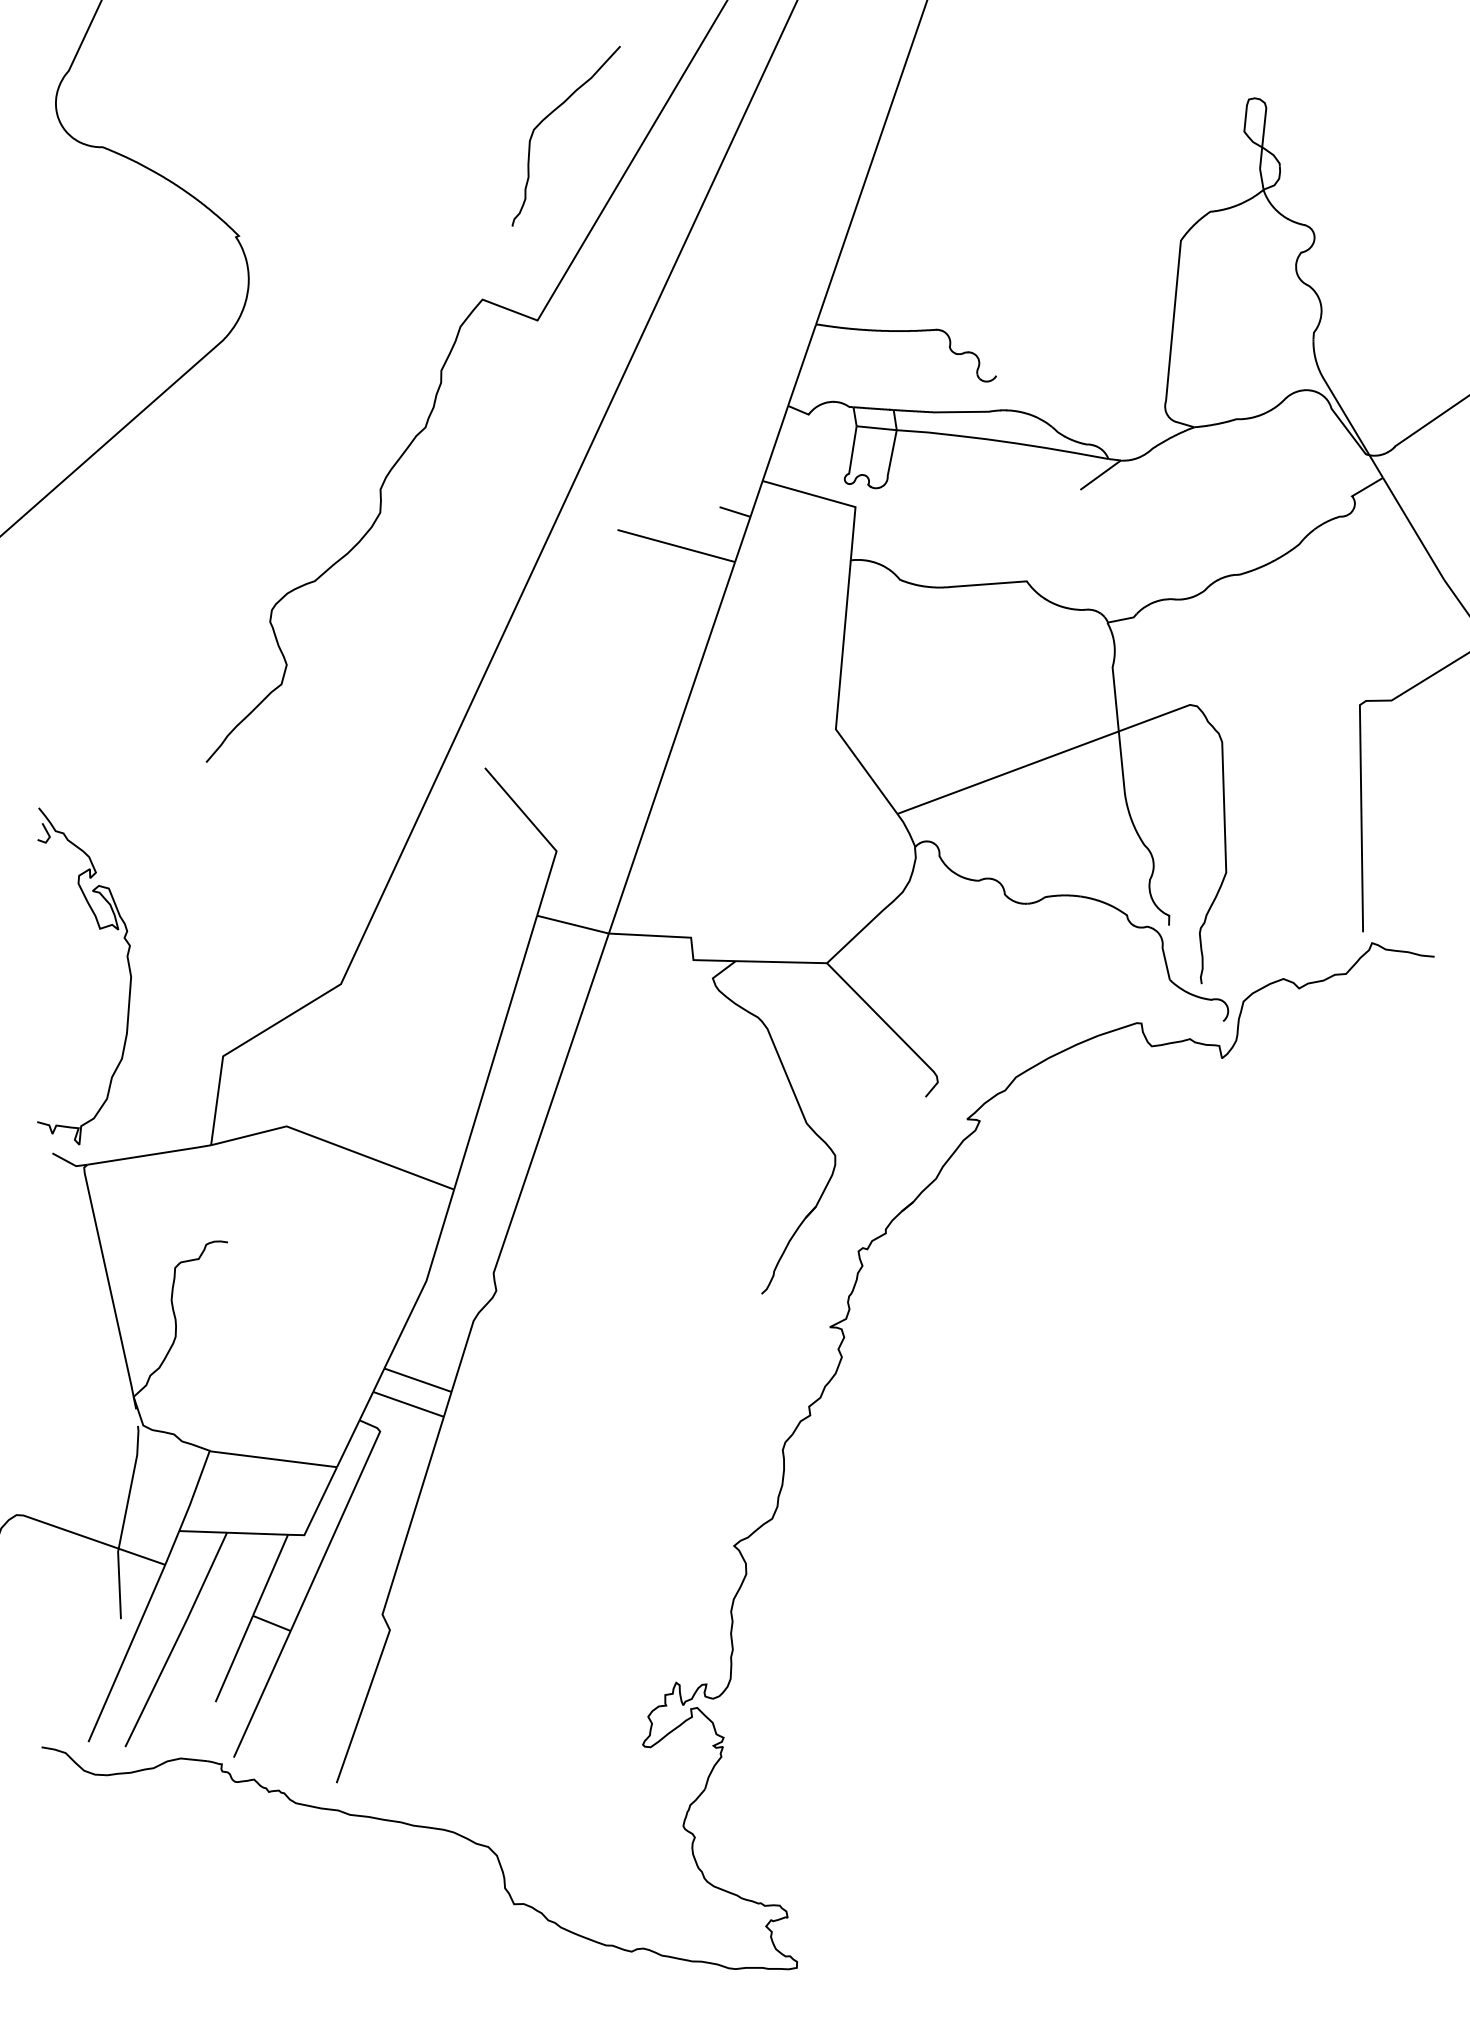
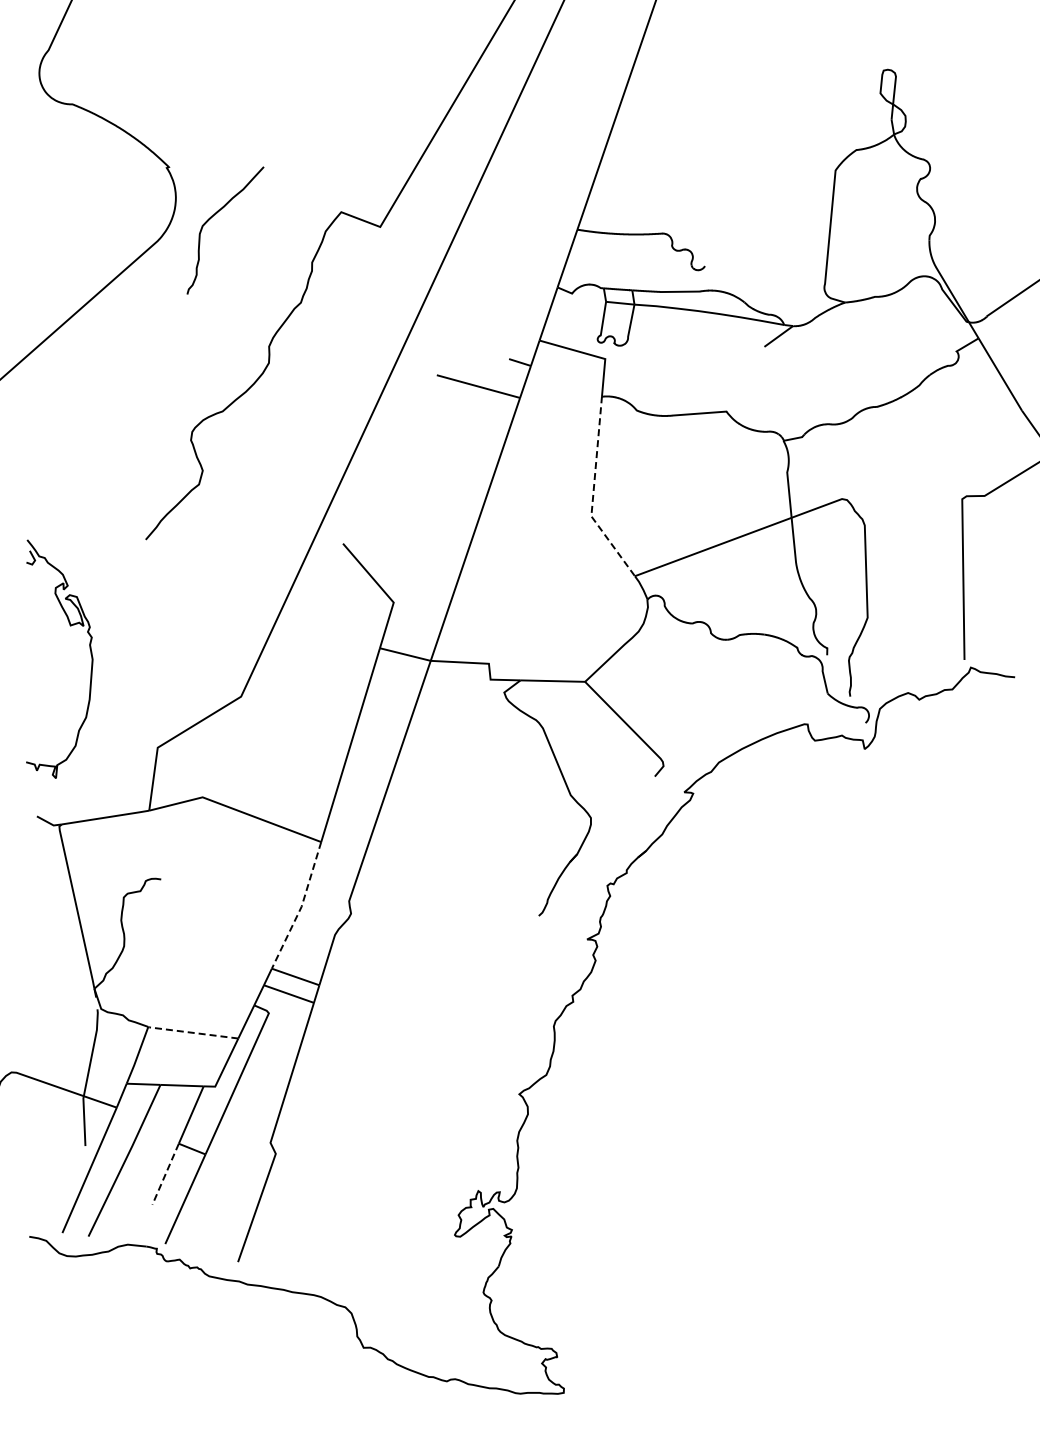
curve: (553, 113) -> (216, 214), moved
line: (838, 698) -> (593, 494), solid -> dashed
part: (128, 969) -> (90, 654), moved
line: (426, 1280) -> (301, 906), solid -> dashed
line: (270, 1458) -> (191, 1032), solid -> dashed
line: (234, 1659) -> (165, 1174), solid -> dashed

